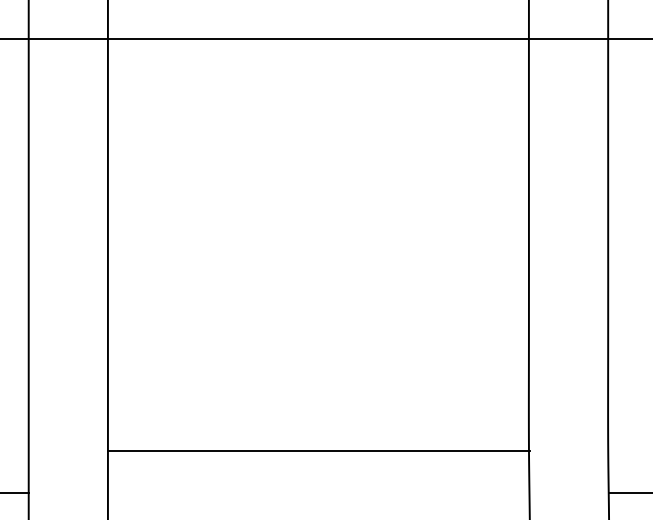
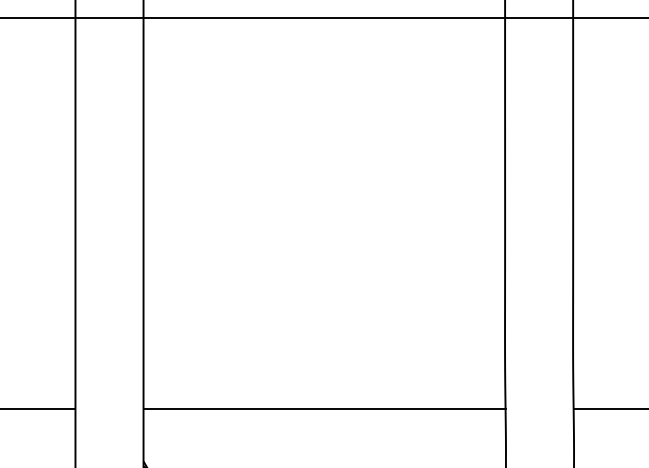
line: (318, 451) -> (324, 408), moved

